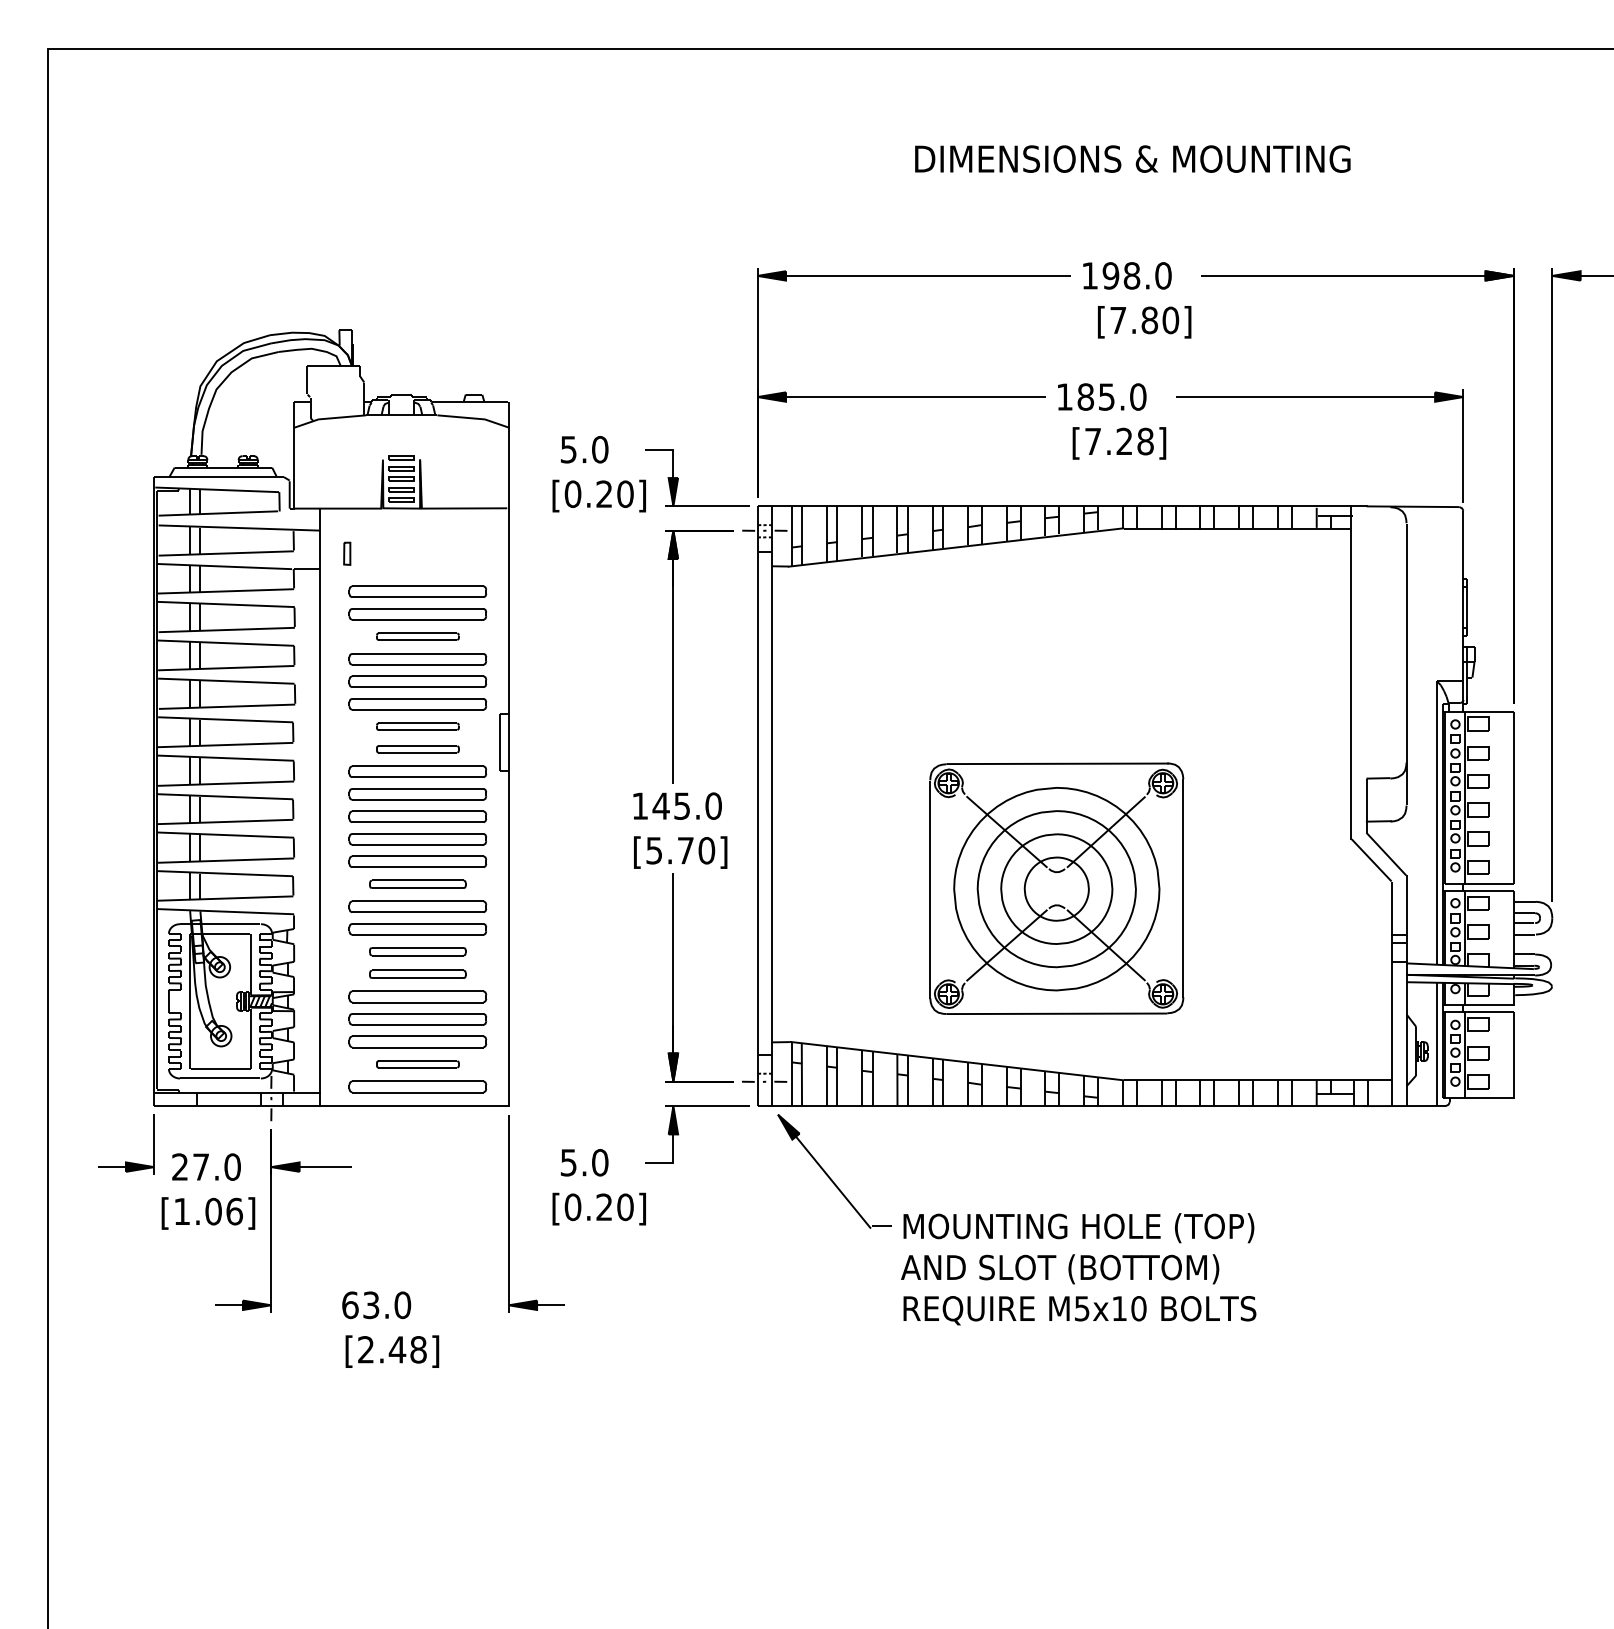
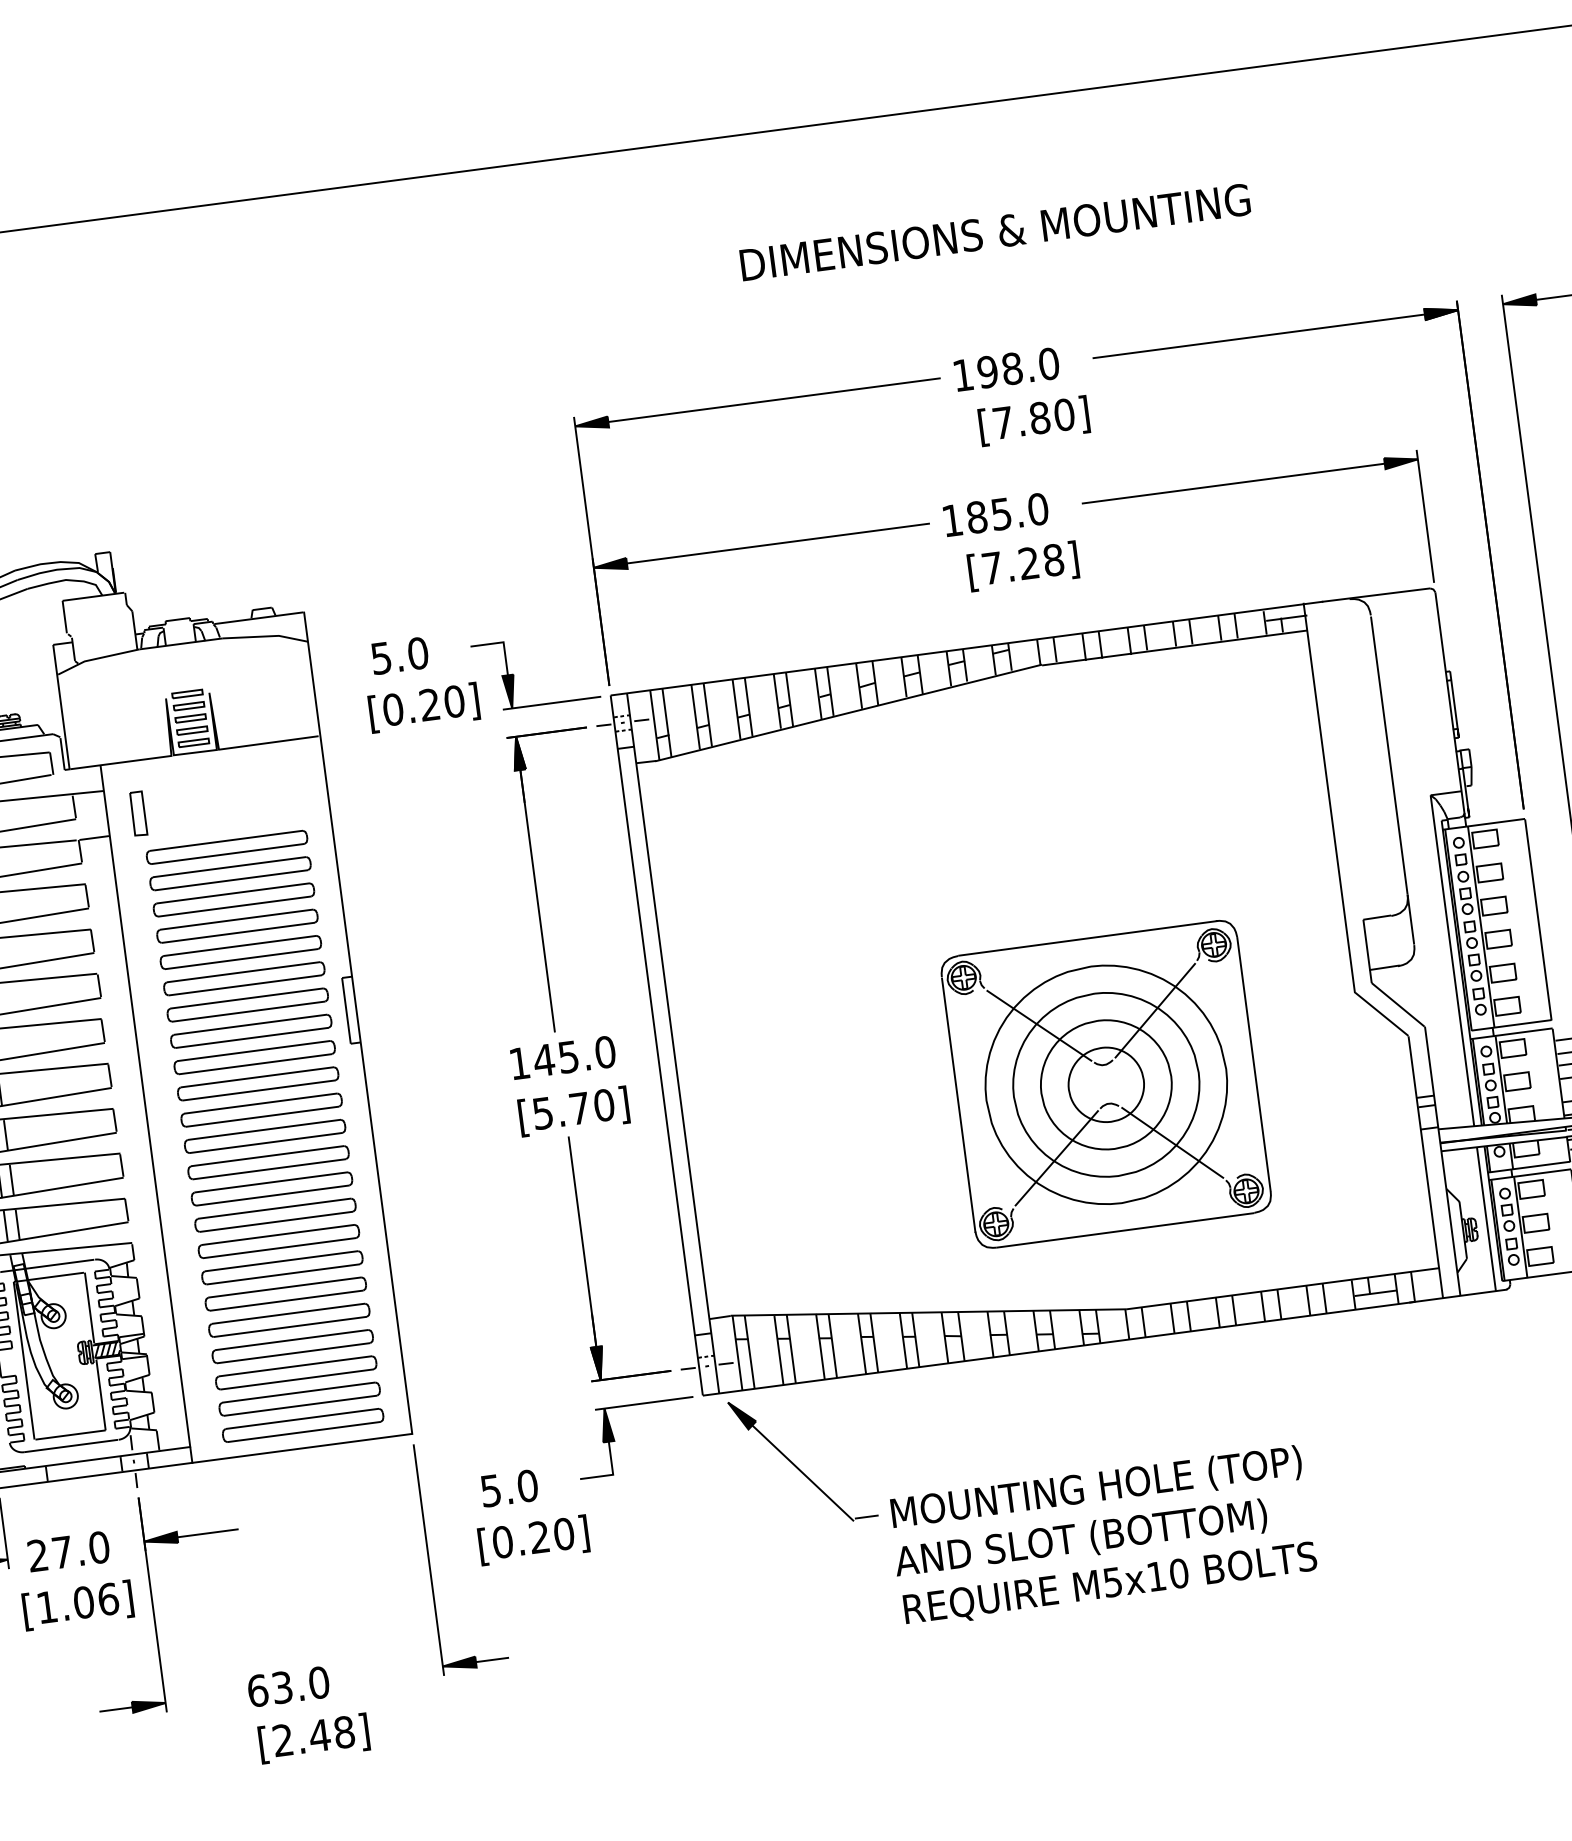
part: (347, 553) -> (139, 813), size x1.67
part: (417, 636) -> (233, 899), size x1.67
part: (417, 726) -> (247, 1004), size x1.67
part: (417, 749) -> (250, 1031), size x1.67
part: (417, 884) -> (271, 1189), size x1.43
part: (1056, 888) -> (1105, 1084), moved
part: (417, 951) -> (281, 1267), size x1.43
part: (417, 974) -> (285, 1294), size x1.43
part: (417, 1064) -> (299, 1399), size x1.67

